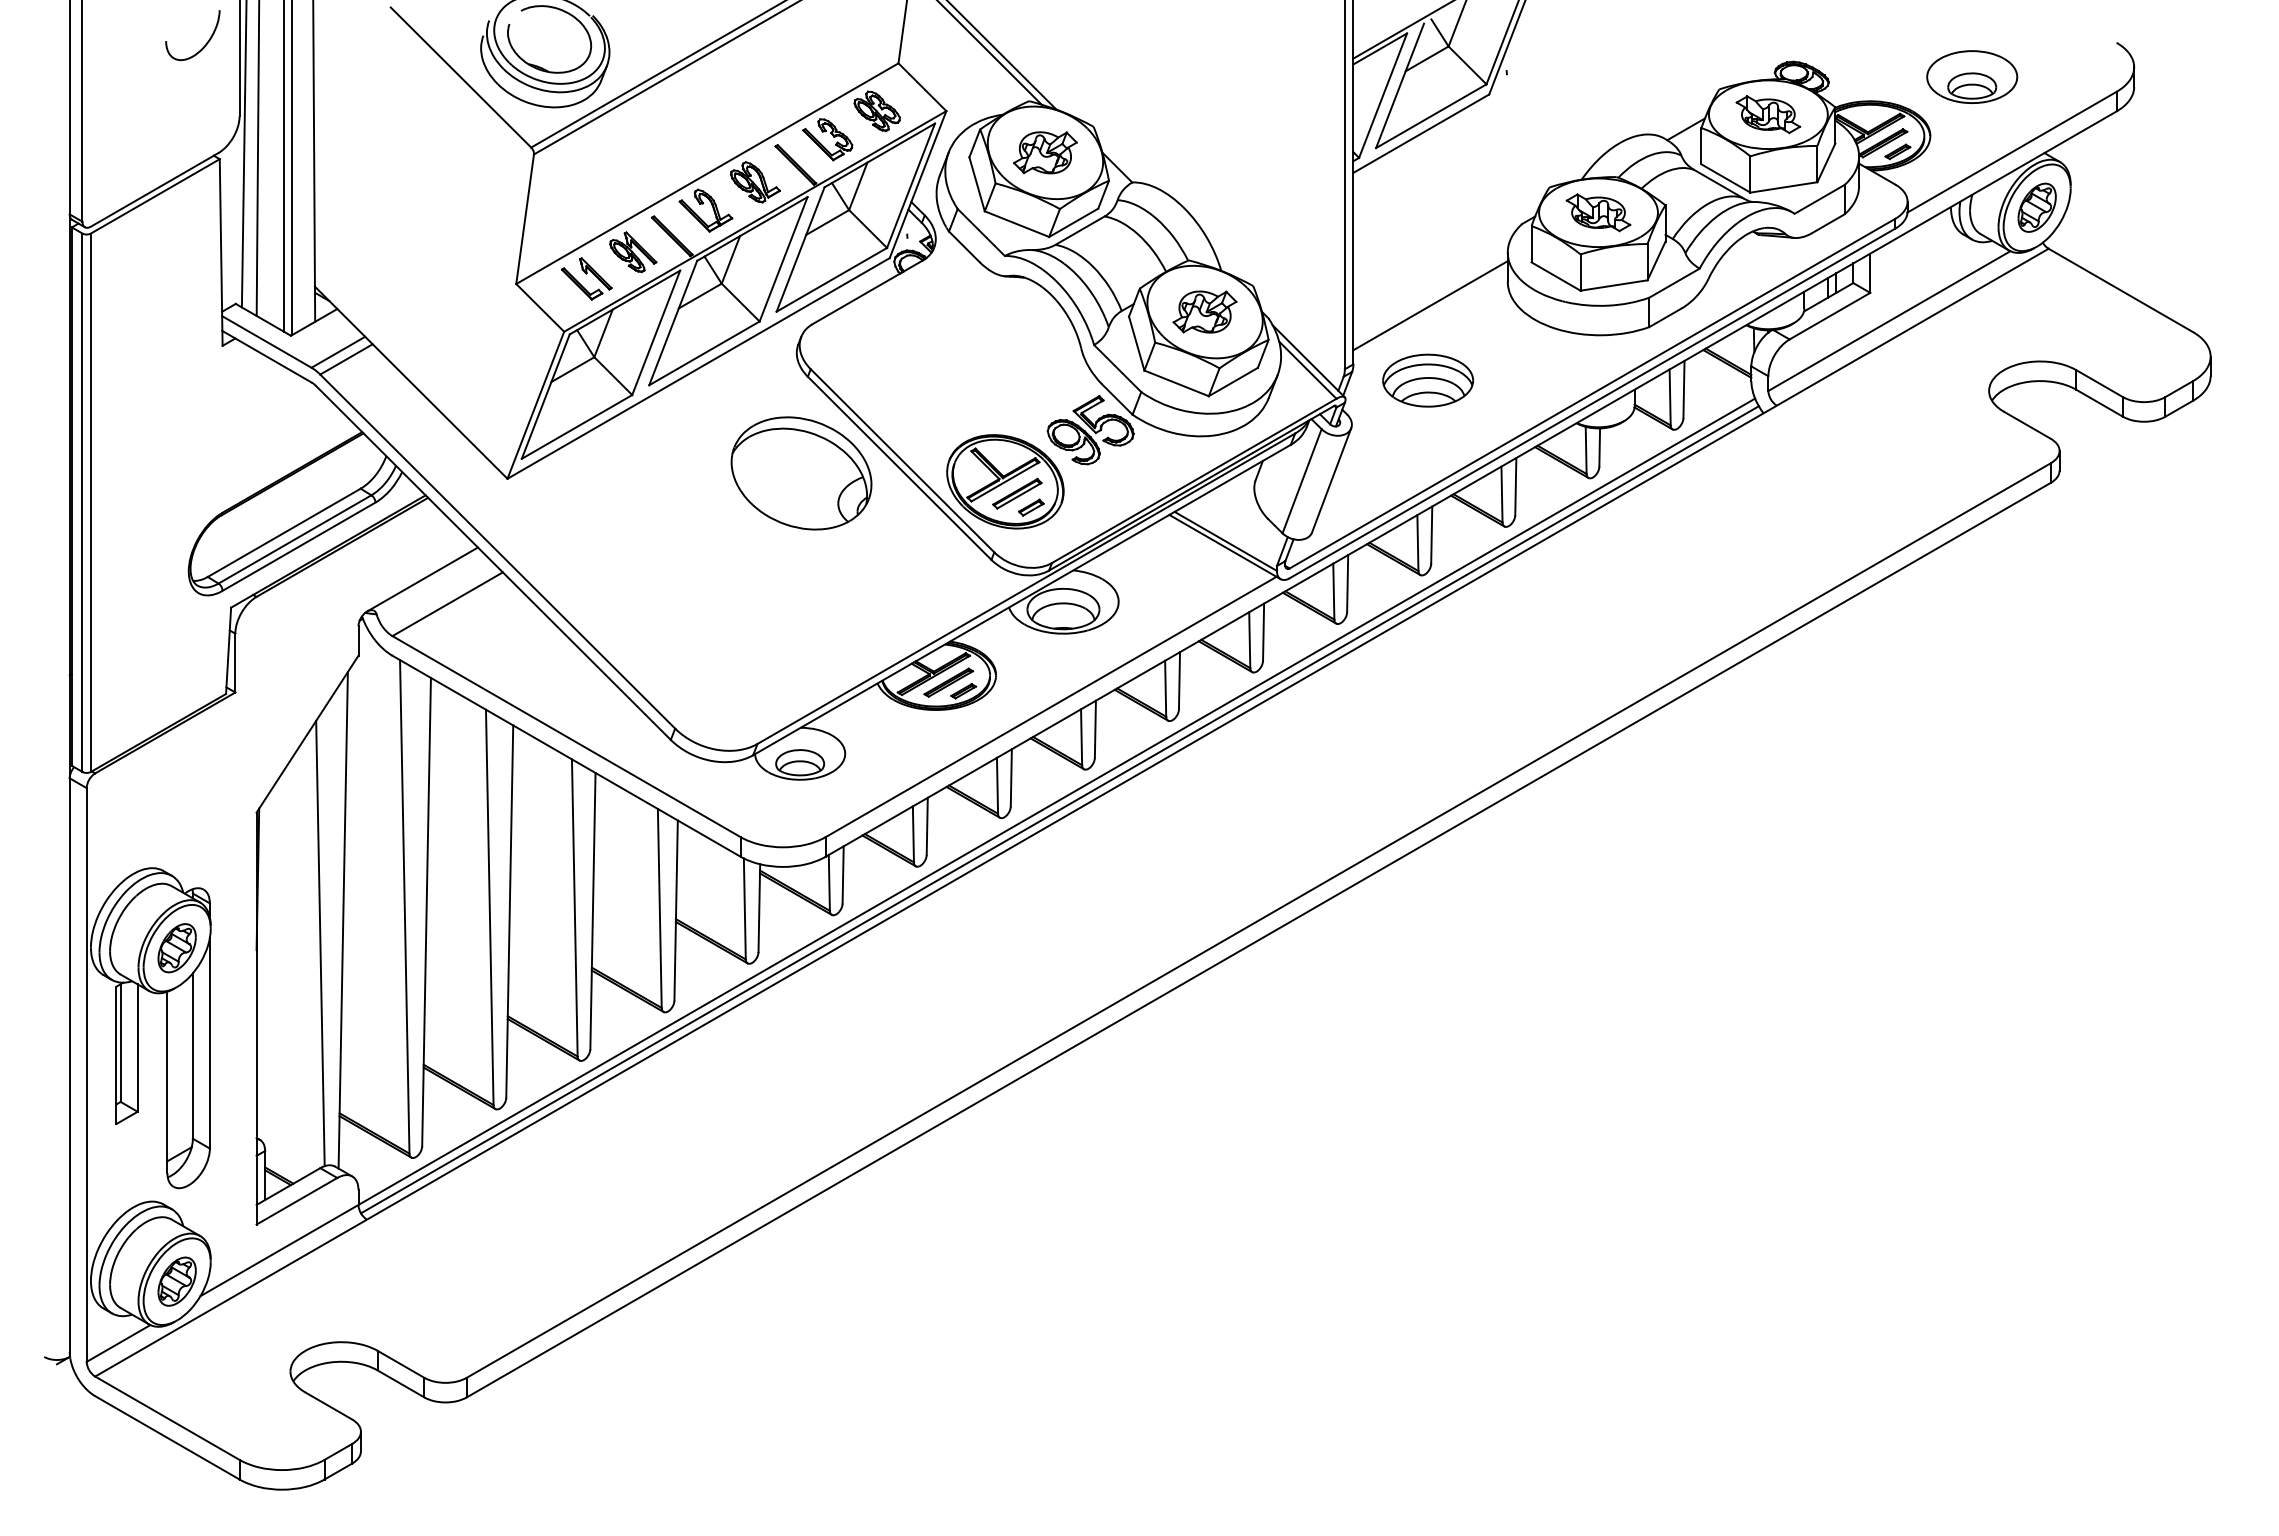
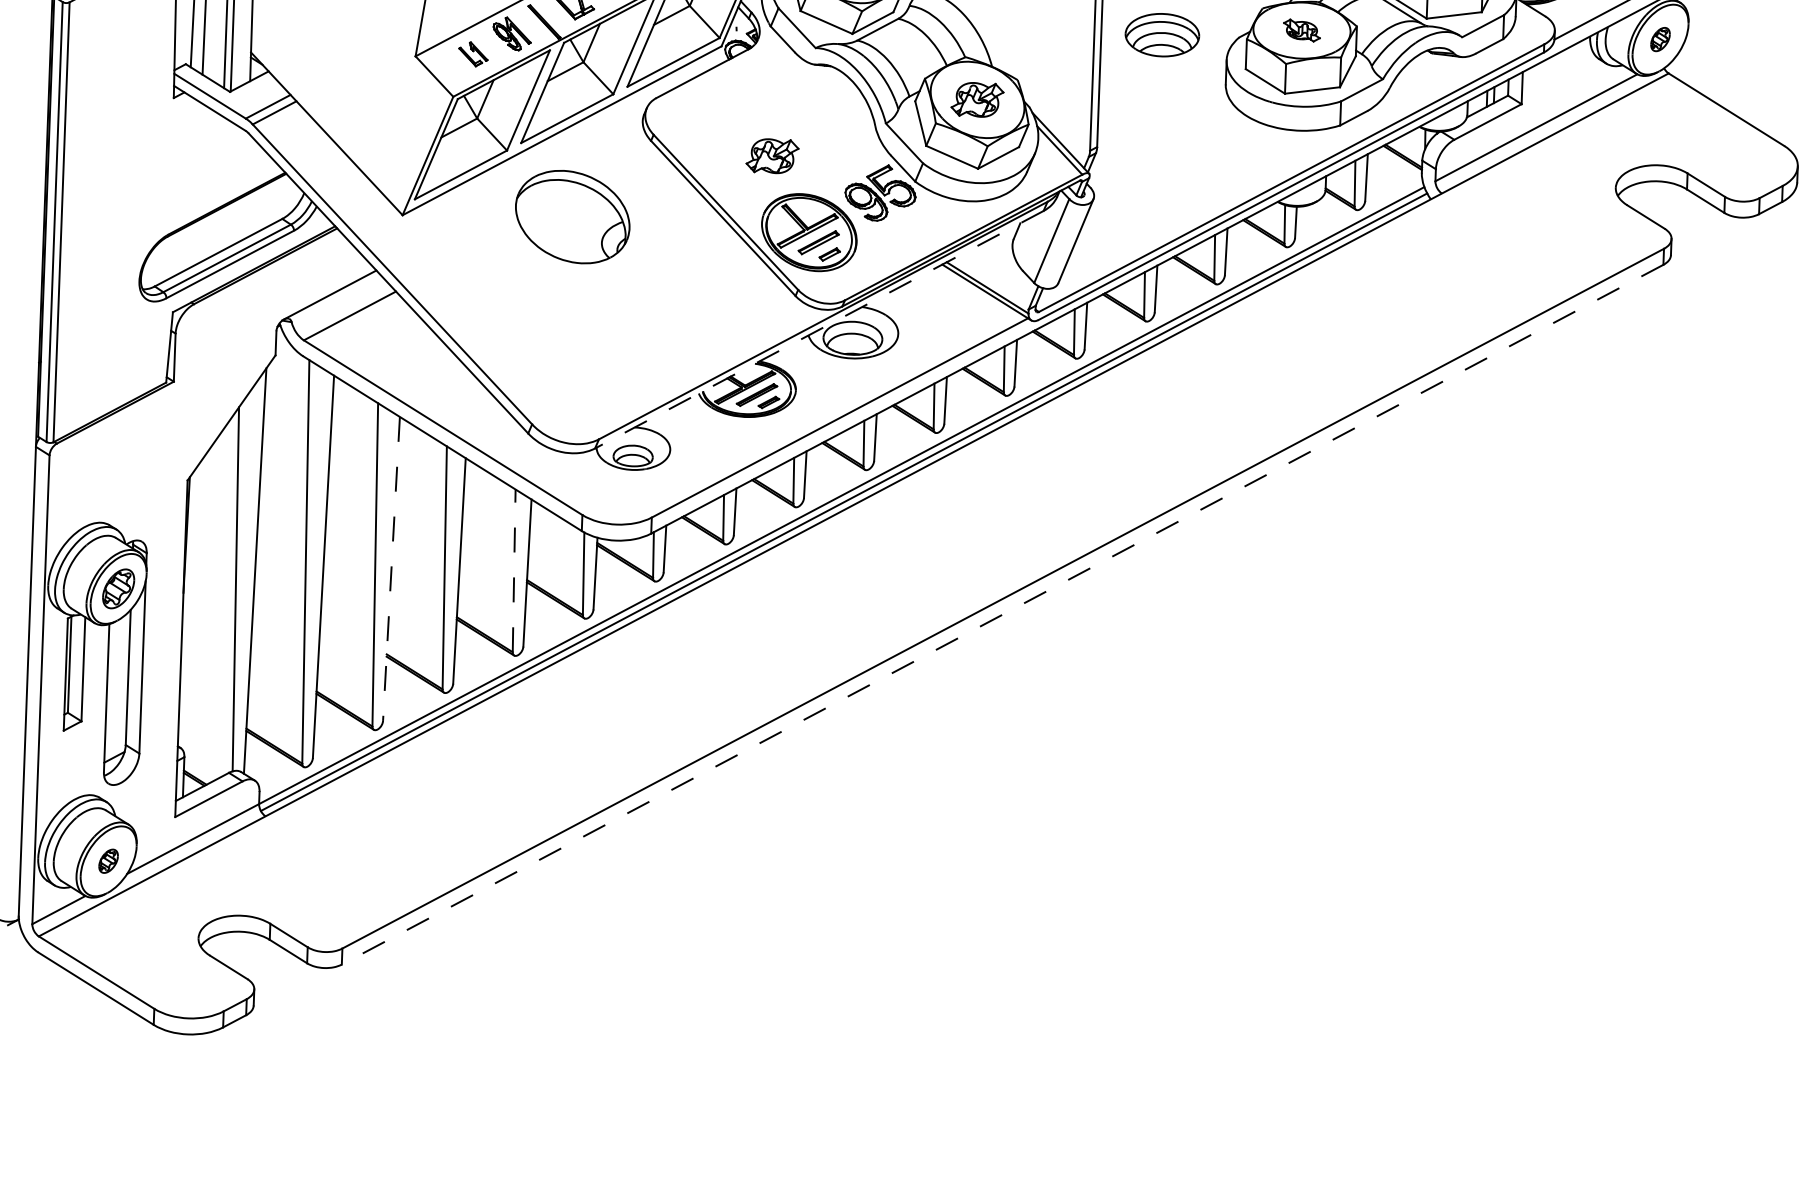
part: (2036, 207) -> (1660, 39), size x0.6
part: (1598, 212) -> (1301, 30), size x0.7
part: (586, 278) -> (473, 53), size x0.7
line: (1430, 305) -> (1161, 101), removed
part: (1427, 380) -> (1161, 35), moved
part: (956, 389) -> (772, 155), added
part: (801, 473) -> (572, 217), moved
line: (1021, 600) -> (818, 330), solid -> dashed
line: (659, 908) -> (513, 570), solid -> dashed
line: (509, 912) -> (391, 569), solid -> dashed
line: (1258, 940) -> (1002, 614), solid -> dashed
part: (176, 1281) -> (108, 861), size x0.6

